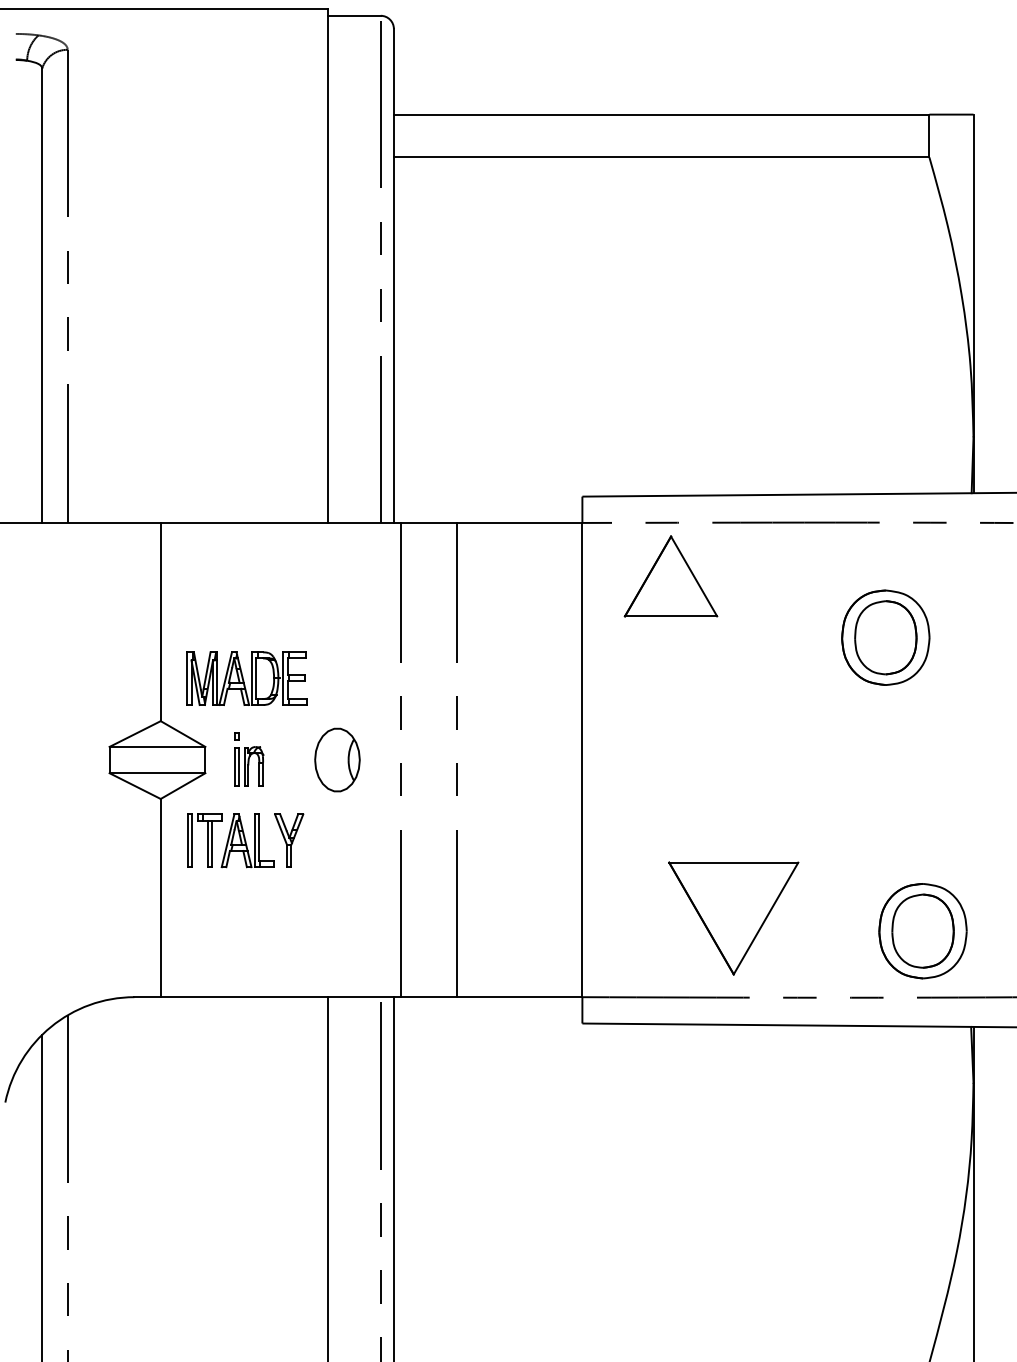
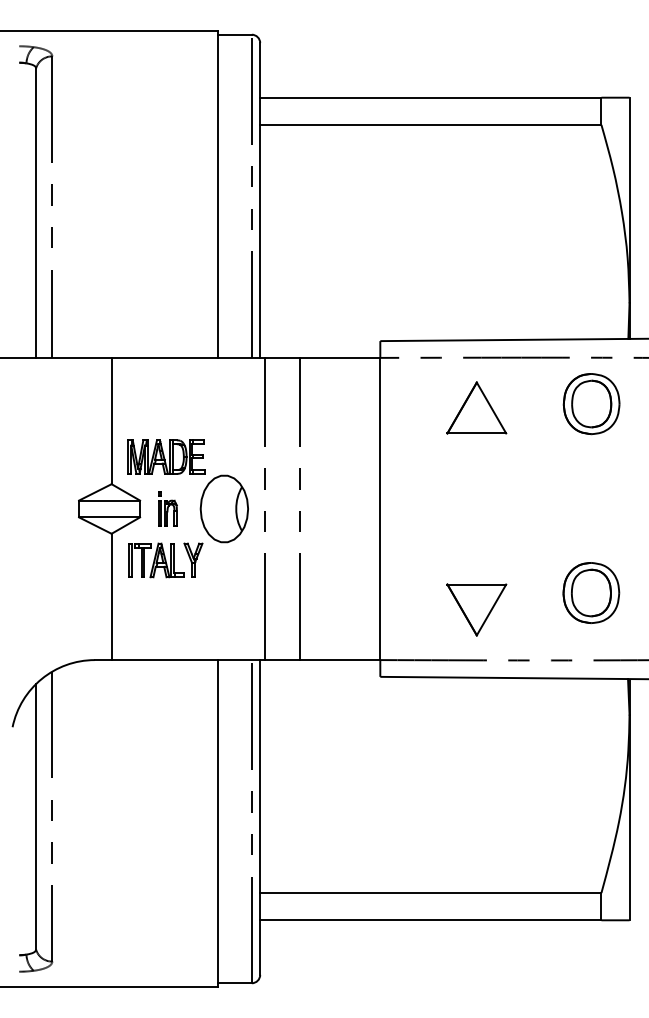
part: (670, 575) -> (476, 407), moved
part: (885, 638) -> (591, 404), moved
part: (336, 759) -> (223, 508), size x1.67
part: (733, 917) -> (476, 609), size x0.71
part: (923, 931) -> (591, 593), moved

